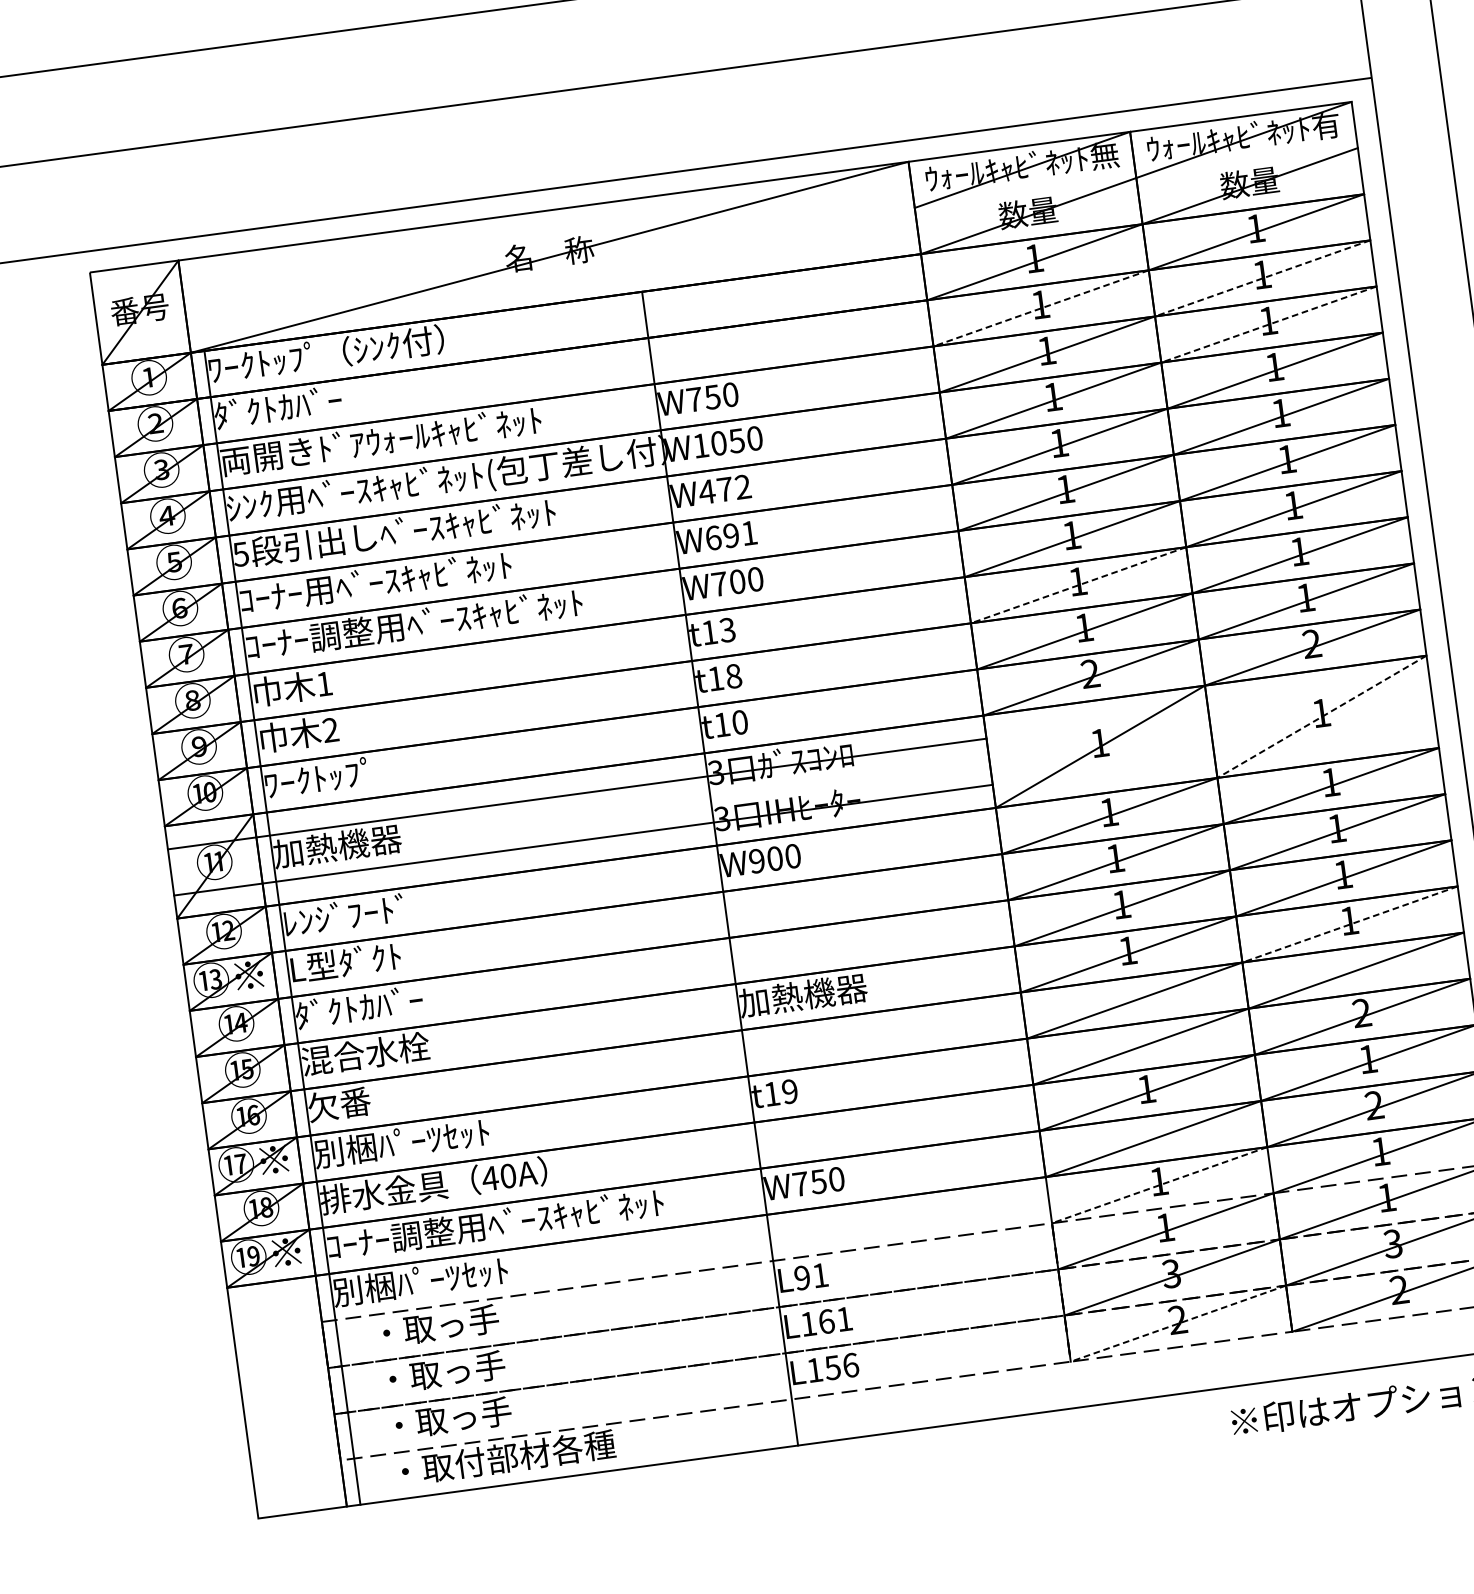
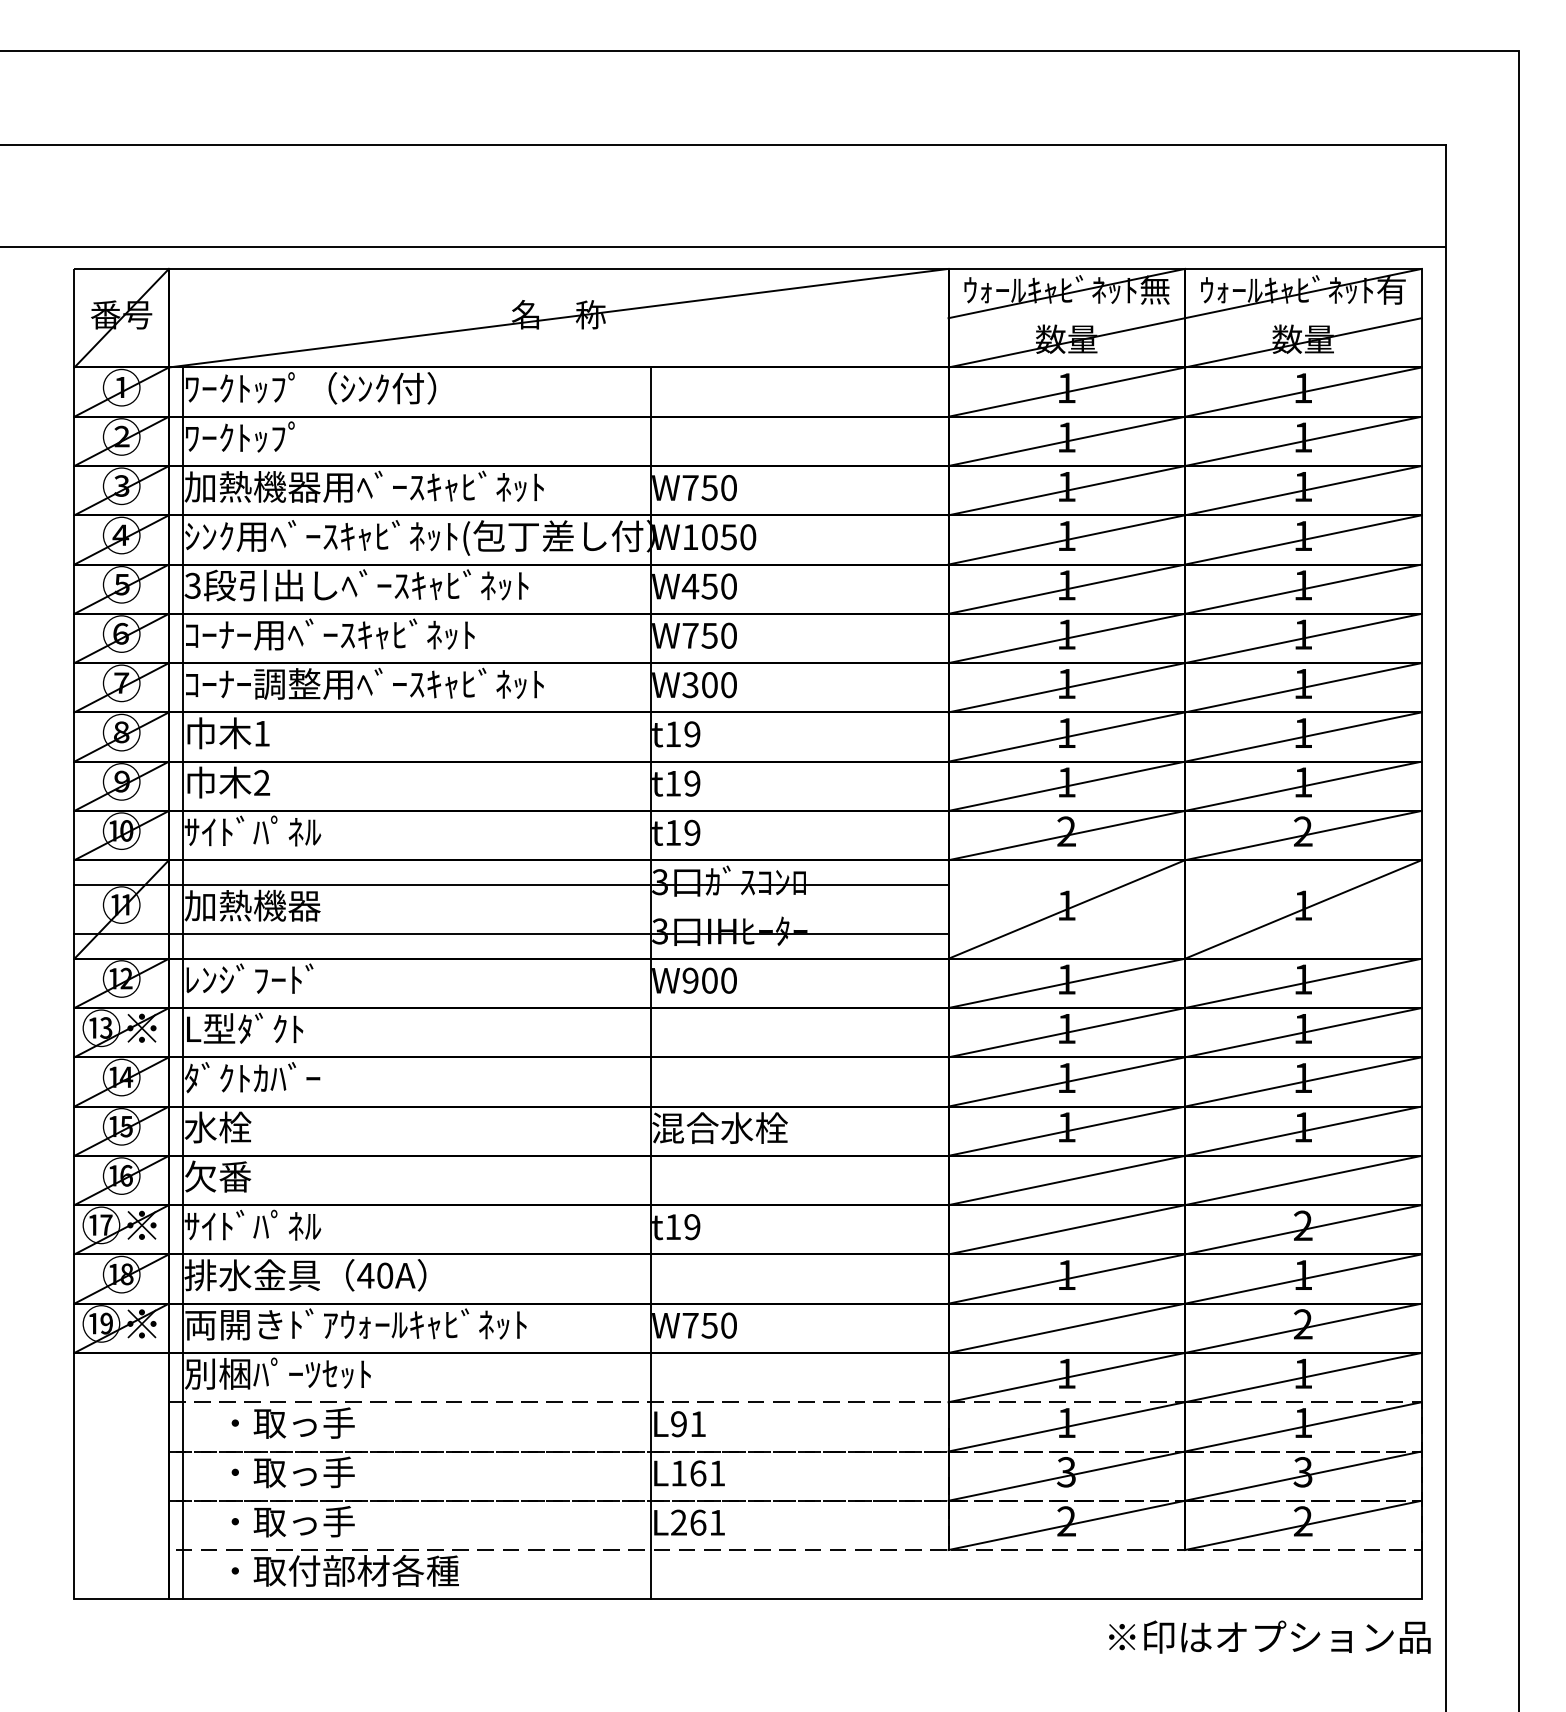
line: (1262, 278) -> (1303, 441), dashed -> solid
line: (1040, 308) -> (1066, 441), dashed -> solid
line: (1269, 324) -> (1303, 490), dashed -> solid
text: (277, 406) -> (252, 436), ﾀﾞｸﾄｶﾊﾞｰ -> ﾜｰｸﾄｯﾌﾟ
text: (388, 439) -> (363, 486), 両開きﾄﾞｱｳｫｰﾙｷｬﾋﾞﾈｯﾄ -> 加熱機器用ﾍﾞｰｽｷｬﾋﾞﾈｯﾄ
text: (733, 488) -> (718, 586), W472 -> W450
text: (731, 535) -> (709, 635), W691 -> W750
text: (240, 554) -> (192, 585), 5 -> 3
text: (719, 584) -> (690, 685), W700 -> W300
line: (1078, 585) -> (1066, 737), dashed -> solid
text: (727, 630) -> (692, 734), t13 -> t19
text: (733, 676) -> (692, 783), t18 -> t19
line: (1321, 716) -> (1302, 909), dashed -> solid
text: (740, 722) -> (692, 832), t10 -> t19
text: (327, 775) -> (252, 830), ﾜｰｸﾄｯﾌﾟ -> ｻｲﾄﾞﾊﾟﾈﾙ
line: (1350, 924) -> (1303, 1131), dashed -> solid
text: (803, 995) -> (720, 1128), 加熱機器 -> 混合水栓
text: (365, 1054) -> (252, 1127), 混合水栓 -> 水栓
text: (401, 1142) -> (277, 1225), 別梱ﾊﾟｰﾂｾｯﾄ -> ｻｲﾄﾞﾊﾟﾈﾙ
line: (1159, 1185) -> (1066, 1377), dashed -> solid
text: (495, 1224) -> (364, 1324), ｺｰﾅｰ調整用ﾍﾞｰｽｷｬﾋﾞﾈｯﾄ -> 両開きﾄﾞｱｳｫｰﾙｷｬﾋﾞﾈｯﾄ
line: (1178, 1323) -> (1066, 1525), dashed -> solid
text: (833, 1367) -> (698, 1522), L156 -> L261

